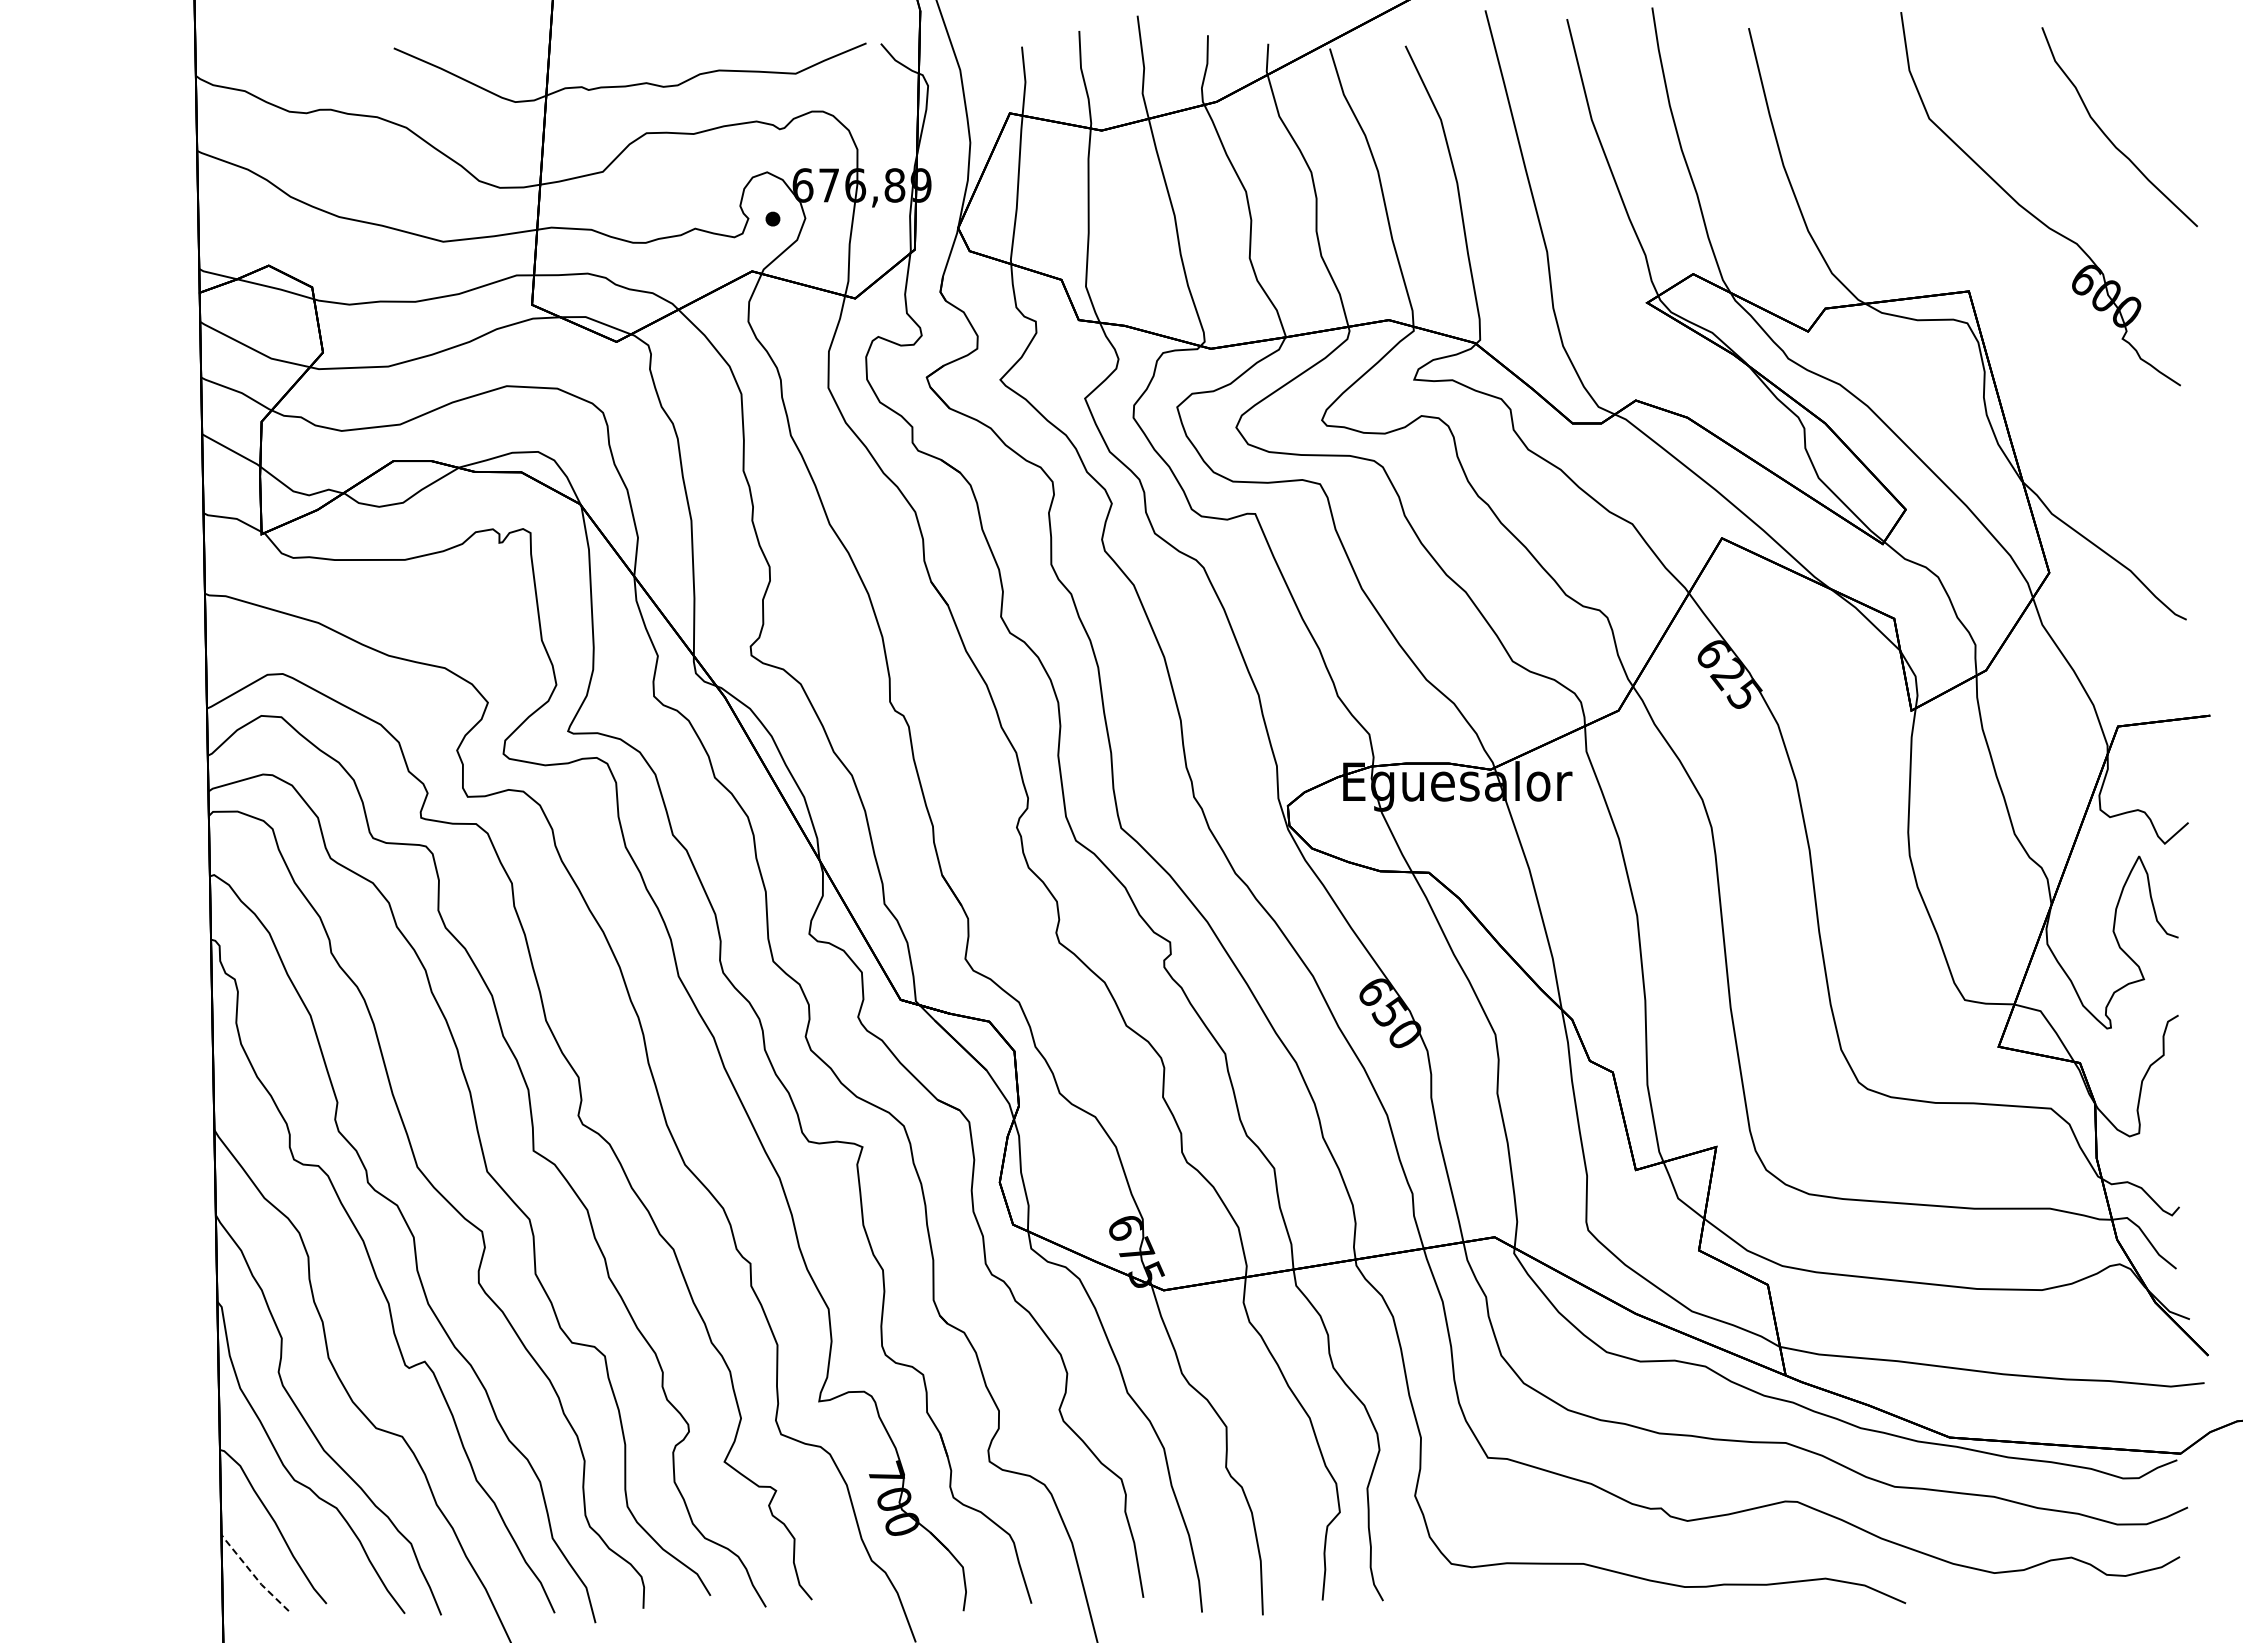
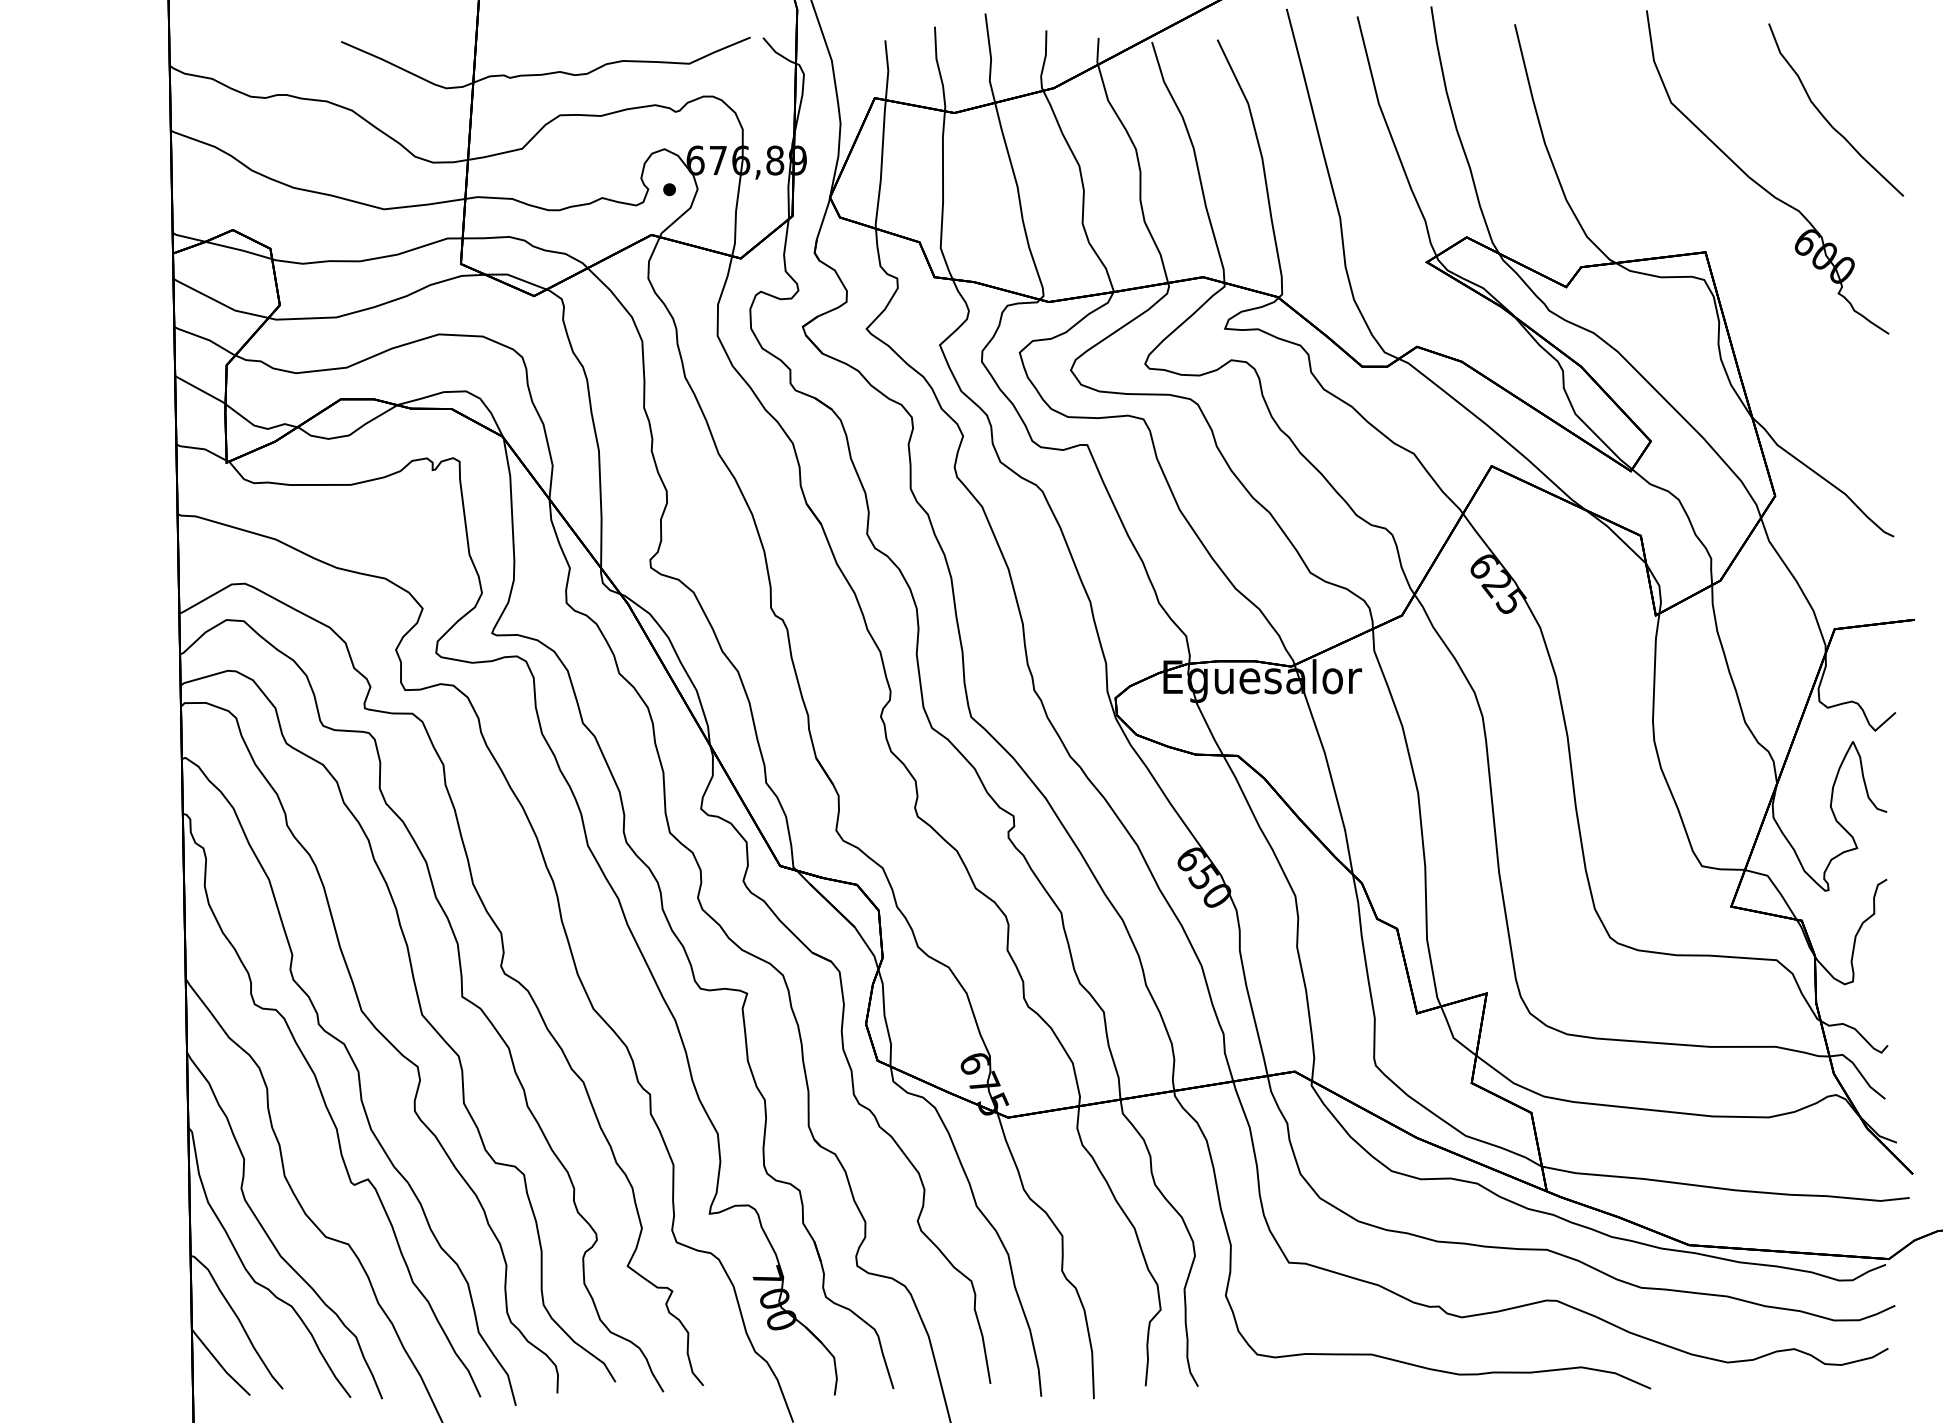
line: (253, 1574) -> (219, 1363), dashed -> solid

